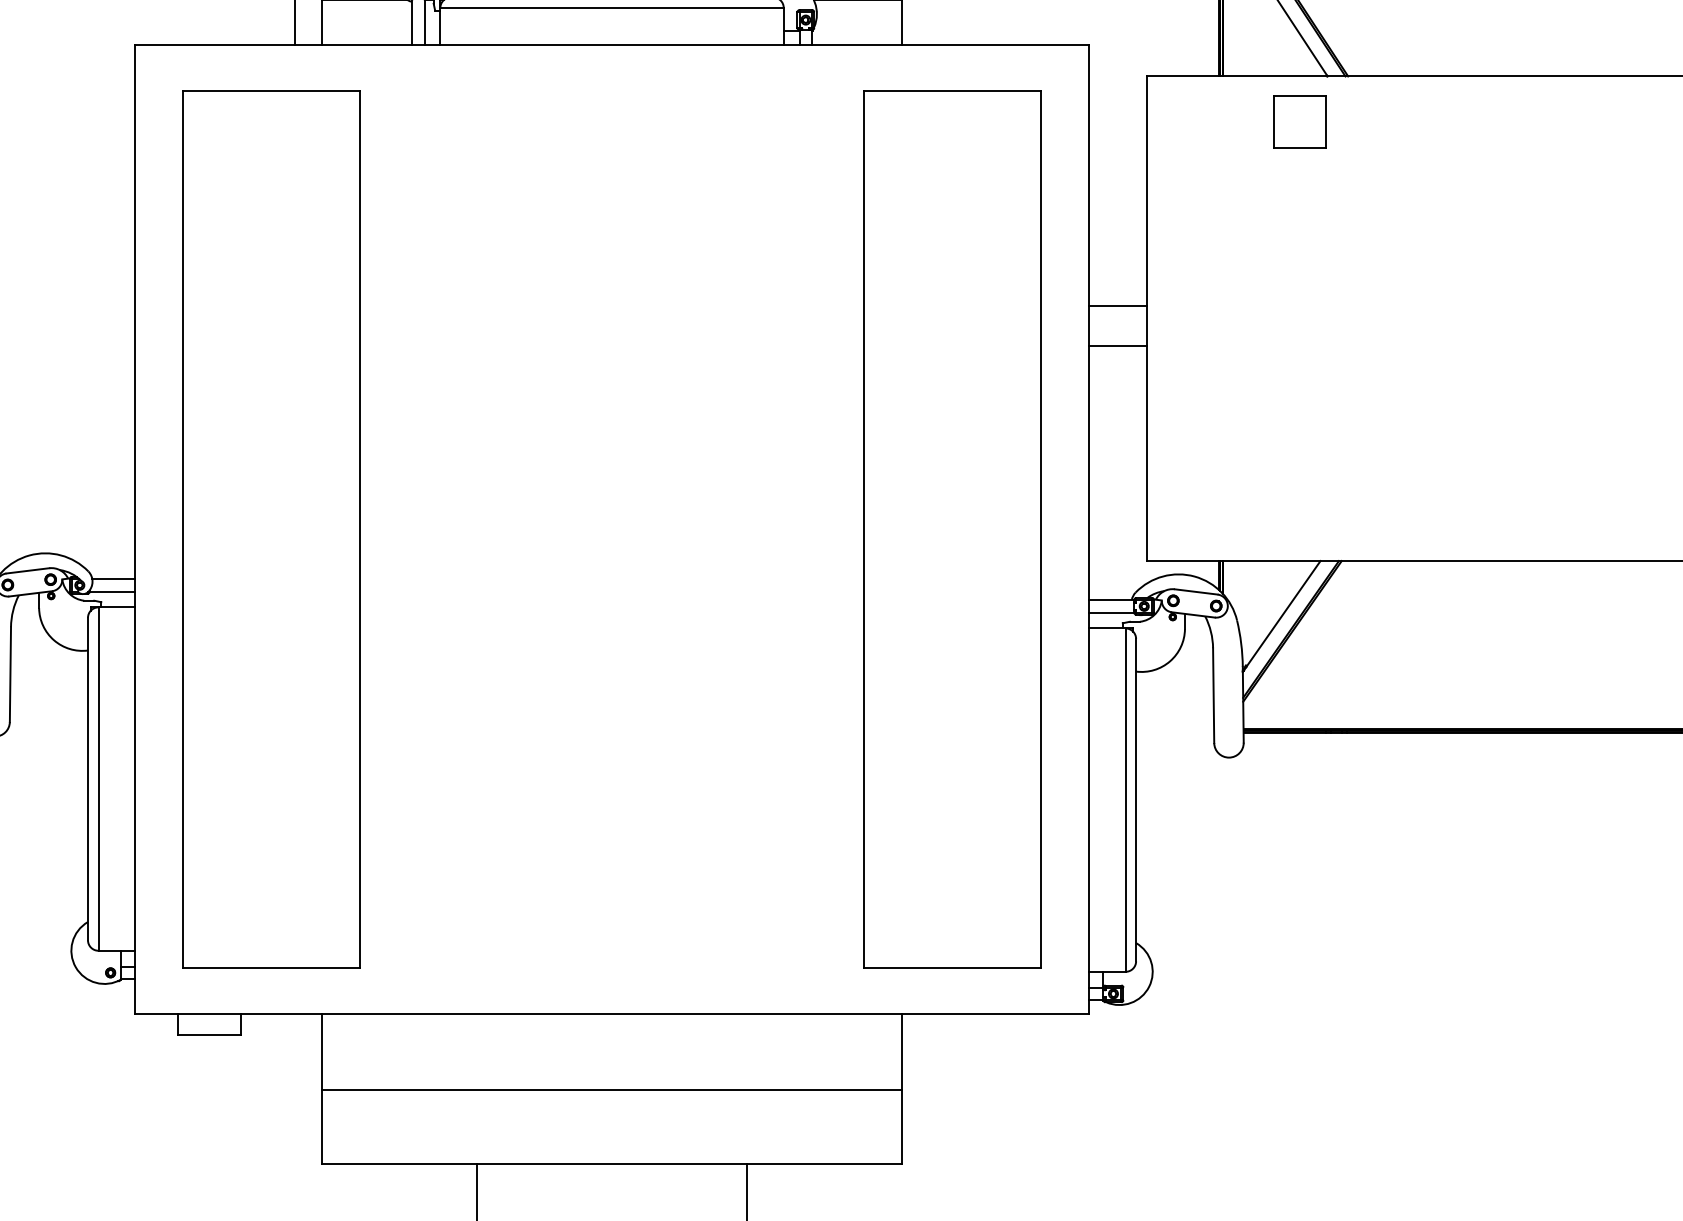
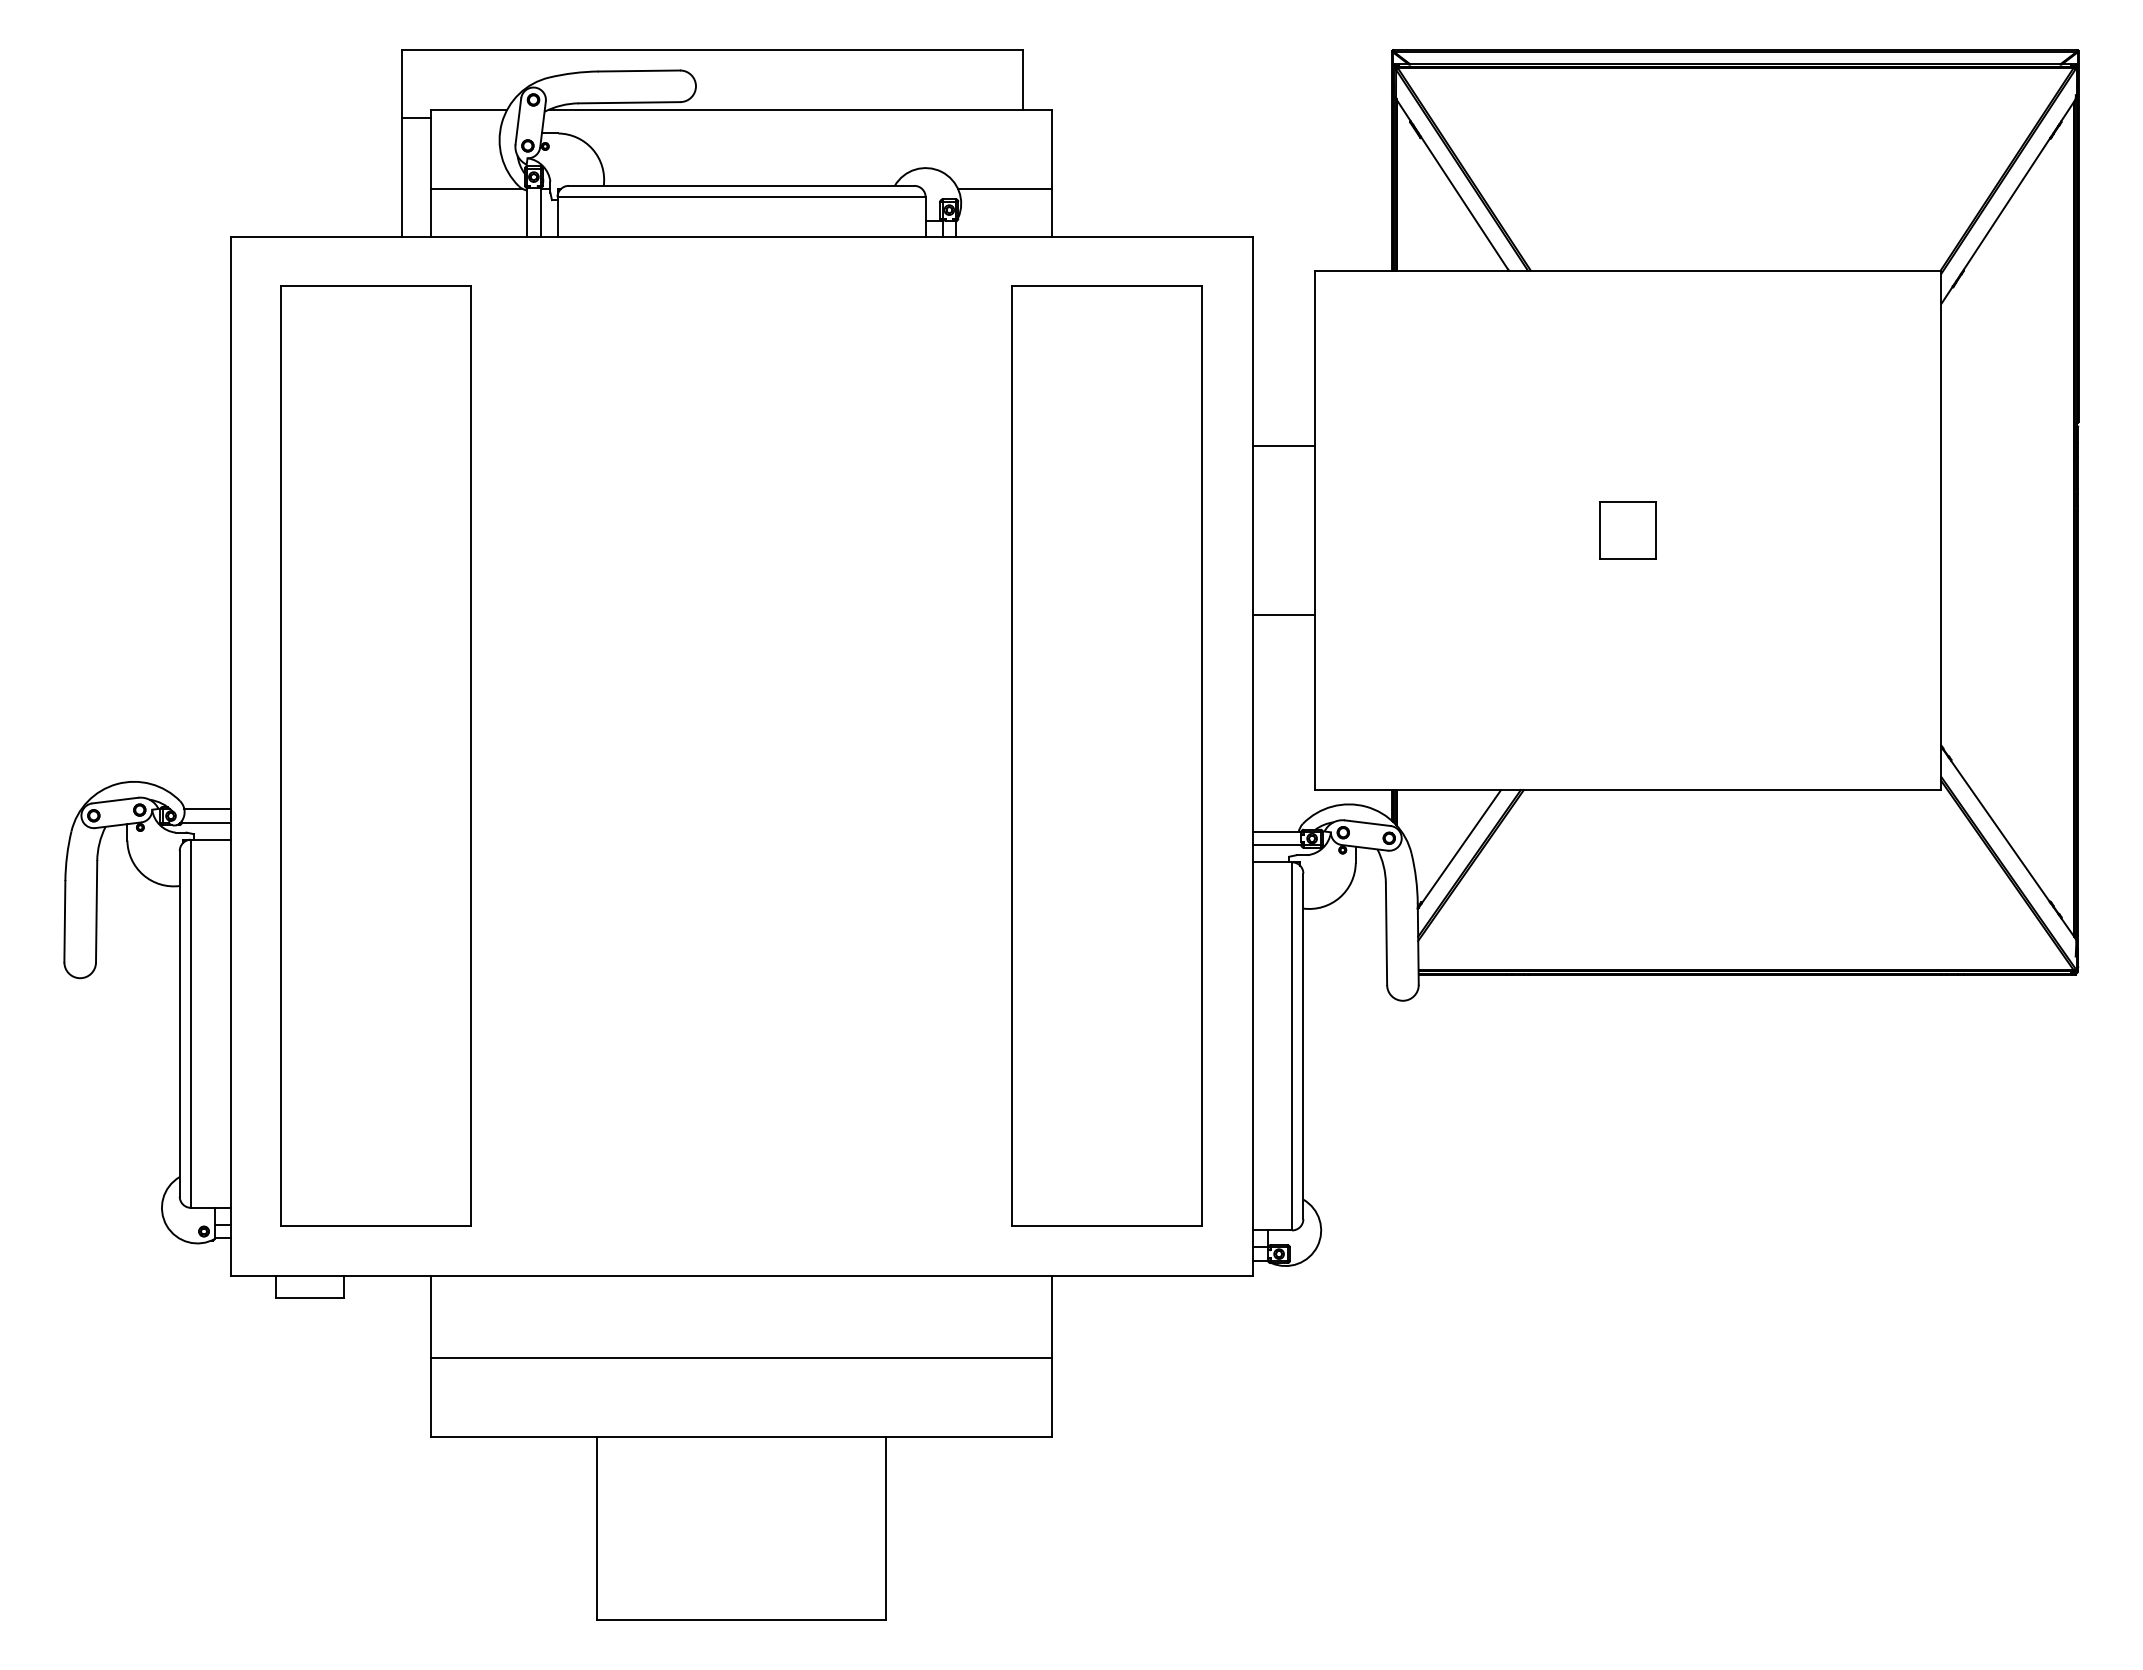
part: (1299, 122) -> (1627, 530), moved
line: (1117, 305) -> (1283, 445), moved
line: (1117, 346) -> (1283, 615), moved

